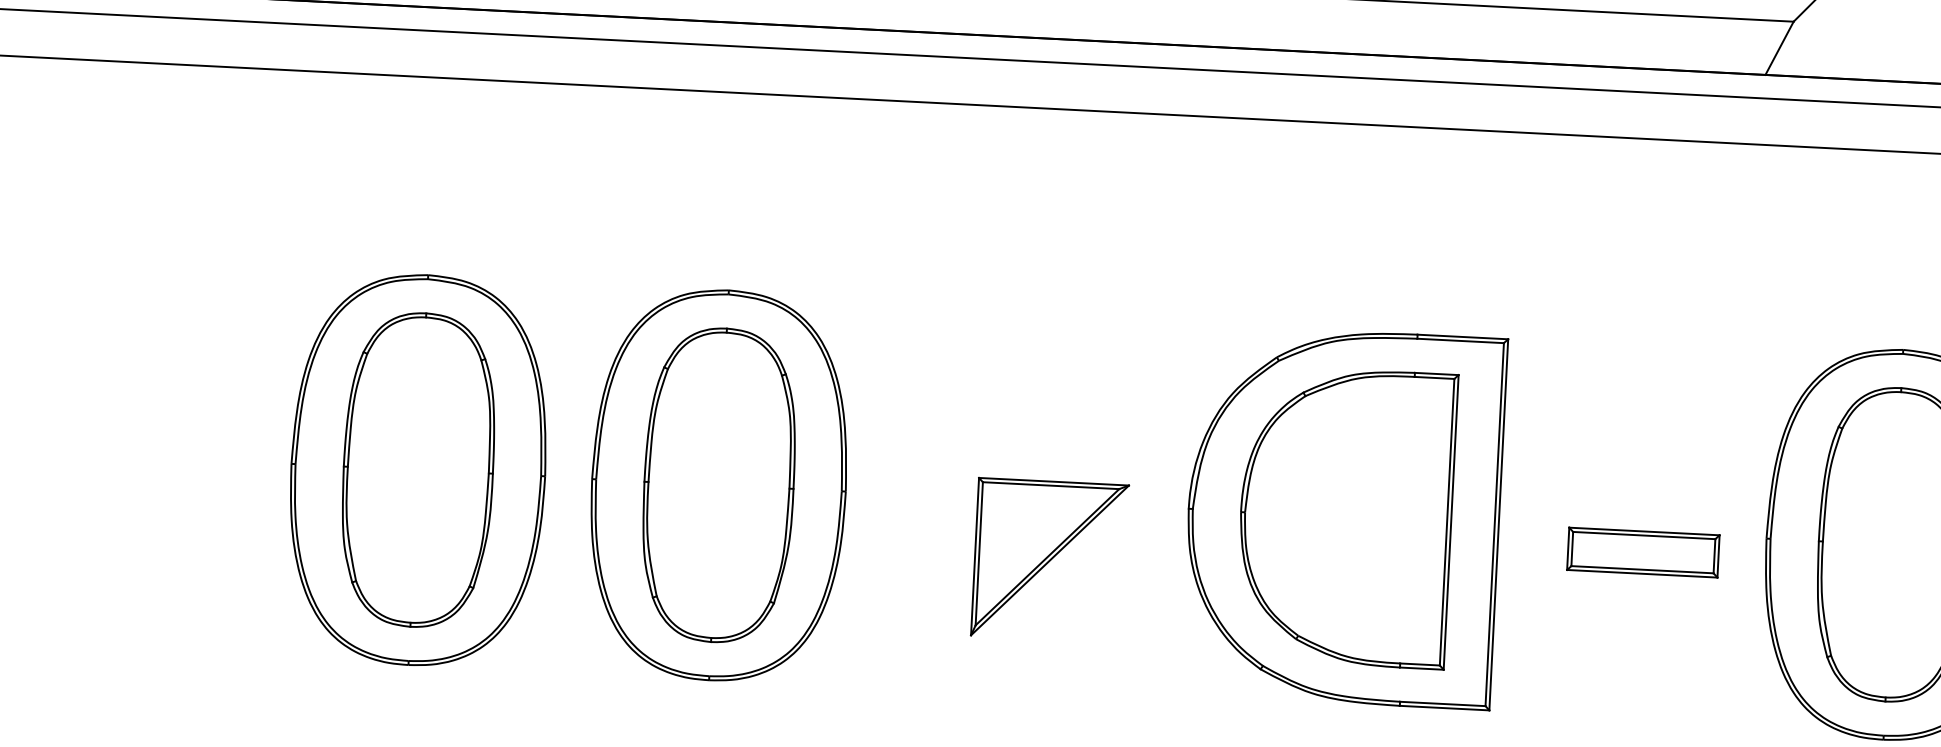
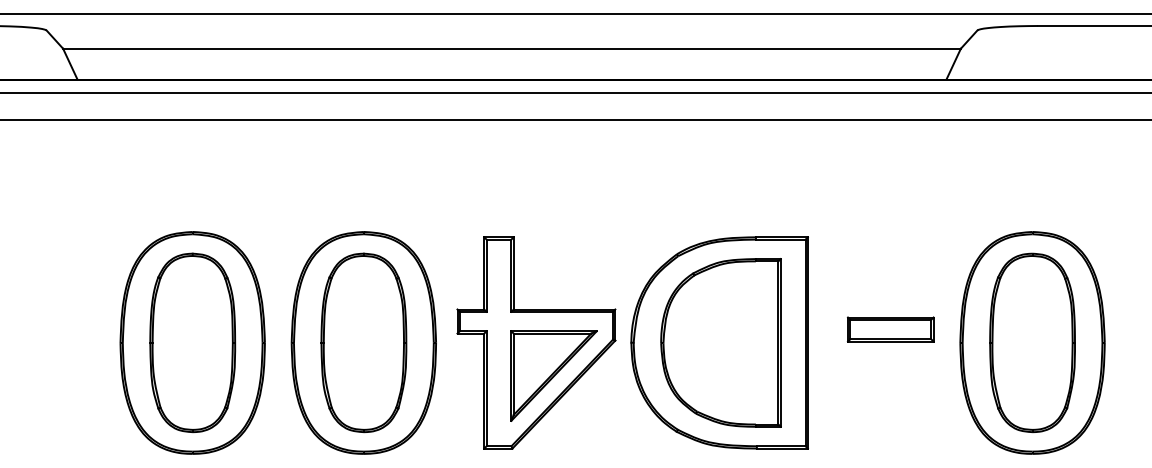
part: (1022, 499) -> (536, 342), added
part: (1642, 552) -> (890, 329), moved

